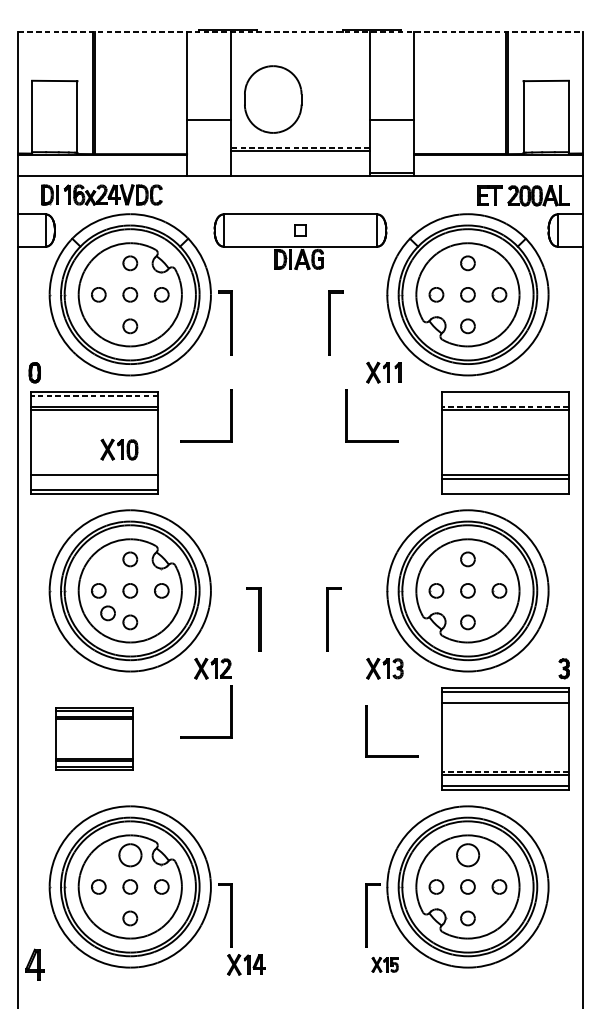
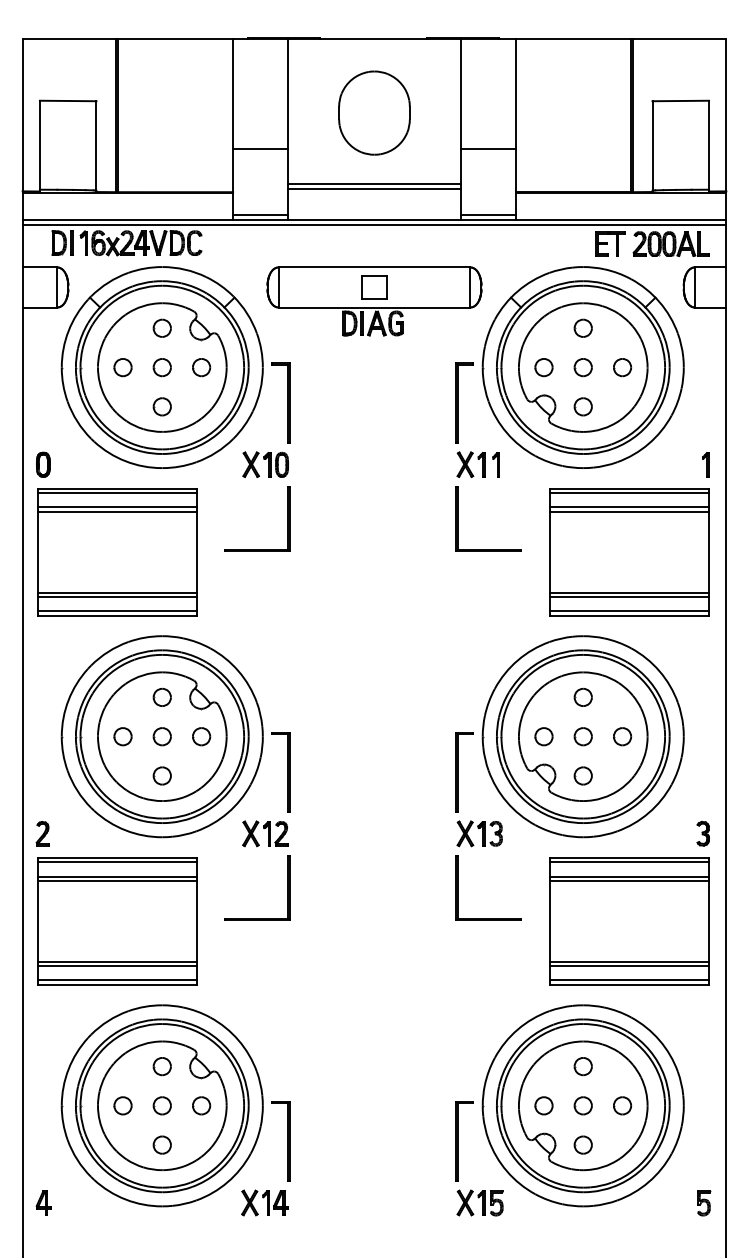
line: (300, 31) -> (374, 39), dashed -> solid
part: (273, 99) -> (374, 112), moved
line: (300, 147) -> (374, 184), dashed -> solid
line: (209, 172) -> (260, 215), added
line: (300, 180) -> (374, 224), added
part: (300, 230) -> (374, 287), size x1.67
part: (335, 322) -> (464, 402), moved
part: (565, 372) -> (705, 464), added
line: (94, 395) -> (117, 493), dashed -> solid
line: (505, 395) -> (629, 493), added
line: (505, 407) -> (629, 507), dashed -> solid
part: (347, 415) -> (458, 518), moved
part: (119, 449) -> (265, 464), moved
line: (94, 478) -> (117, 596), added
line: (505, 490) -> (629, 611), added
part: (107, 613) -> (134, 764), removed
part: (258, 619) -> (287, 772), moved
part: (333, 619) -> (464, 772), moved
part: (34, 668) -> (42, 833), added
line: (505, 706) -> (629, 880), added
part: (367, 731) -> (458, 887), moved
part: (94, 739) -> (117, 921), size x1.67
line: (505, 771) -> (629, 961), dashed -> solid
part: (129, 855) -> (161, 1066), size x0.62
part: (467, 855) -> (582, 1066), size x0.62
part: (35, 964) -> (43, 1202), size x0.62
part: (245, 964) -> (264, 1202), moved
part: (384, 964) -> (479, 1202), size x1.43
part: (565, 965) -> (704, 1203), added

